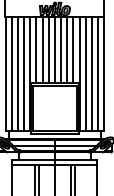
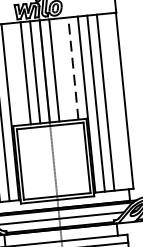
line: (73, 49) -> (73, 67), solid -> dashed
line: (36, 50) -> (16, 74), removed
line: (67, 50) -> (64, 69), removed
line: (98, 74) -> (115, 101), removed

